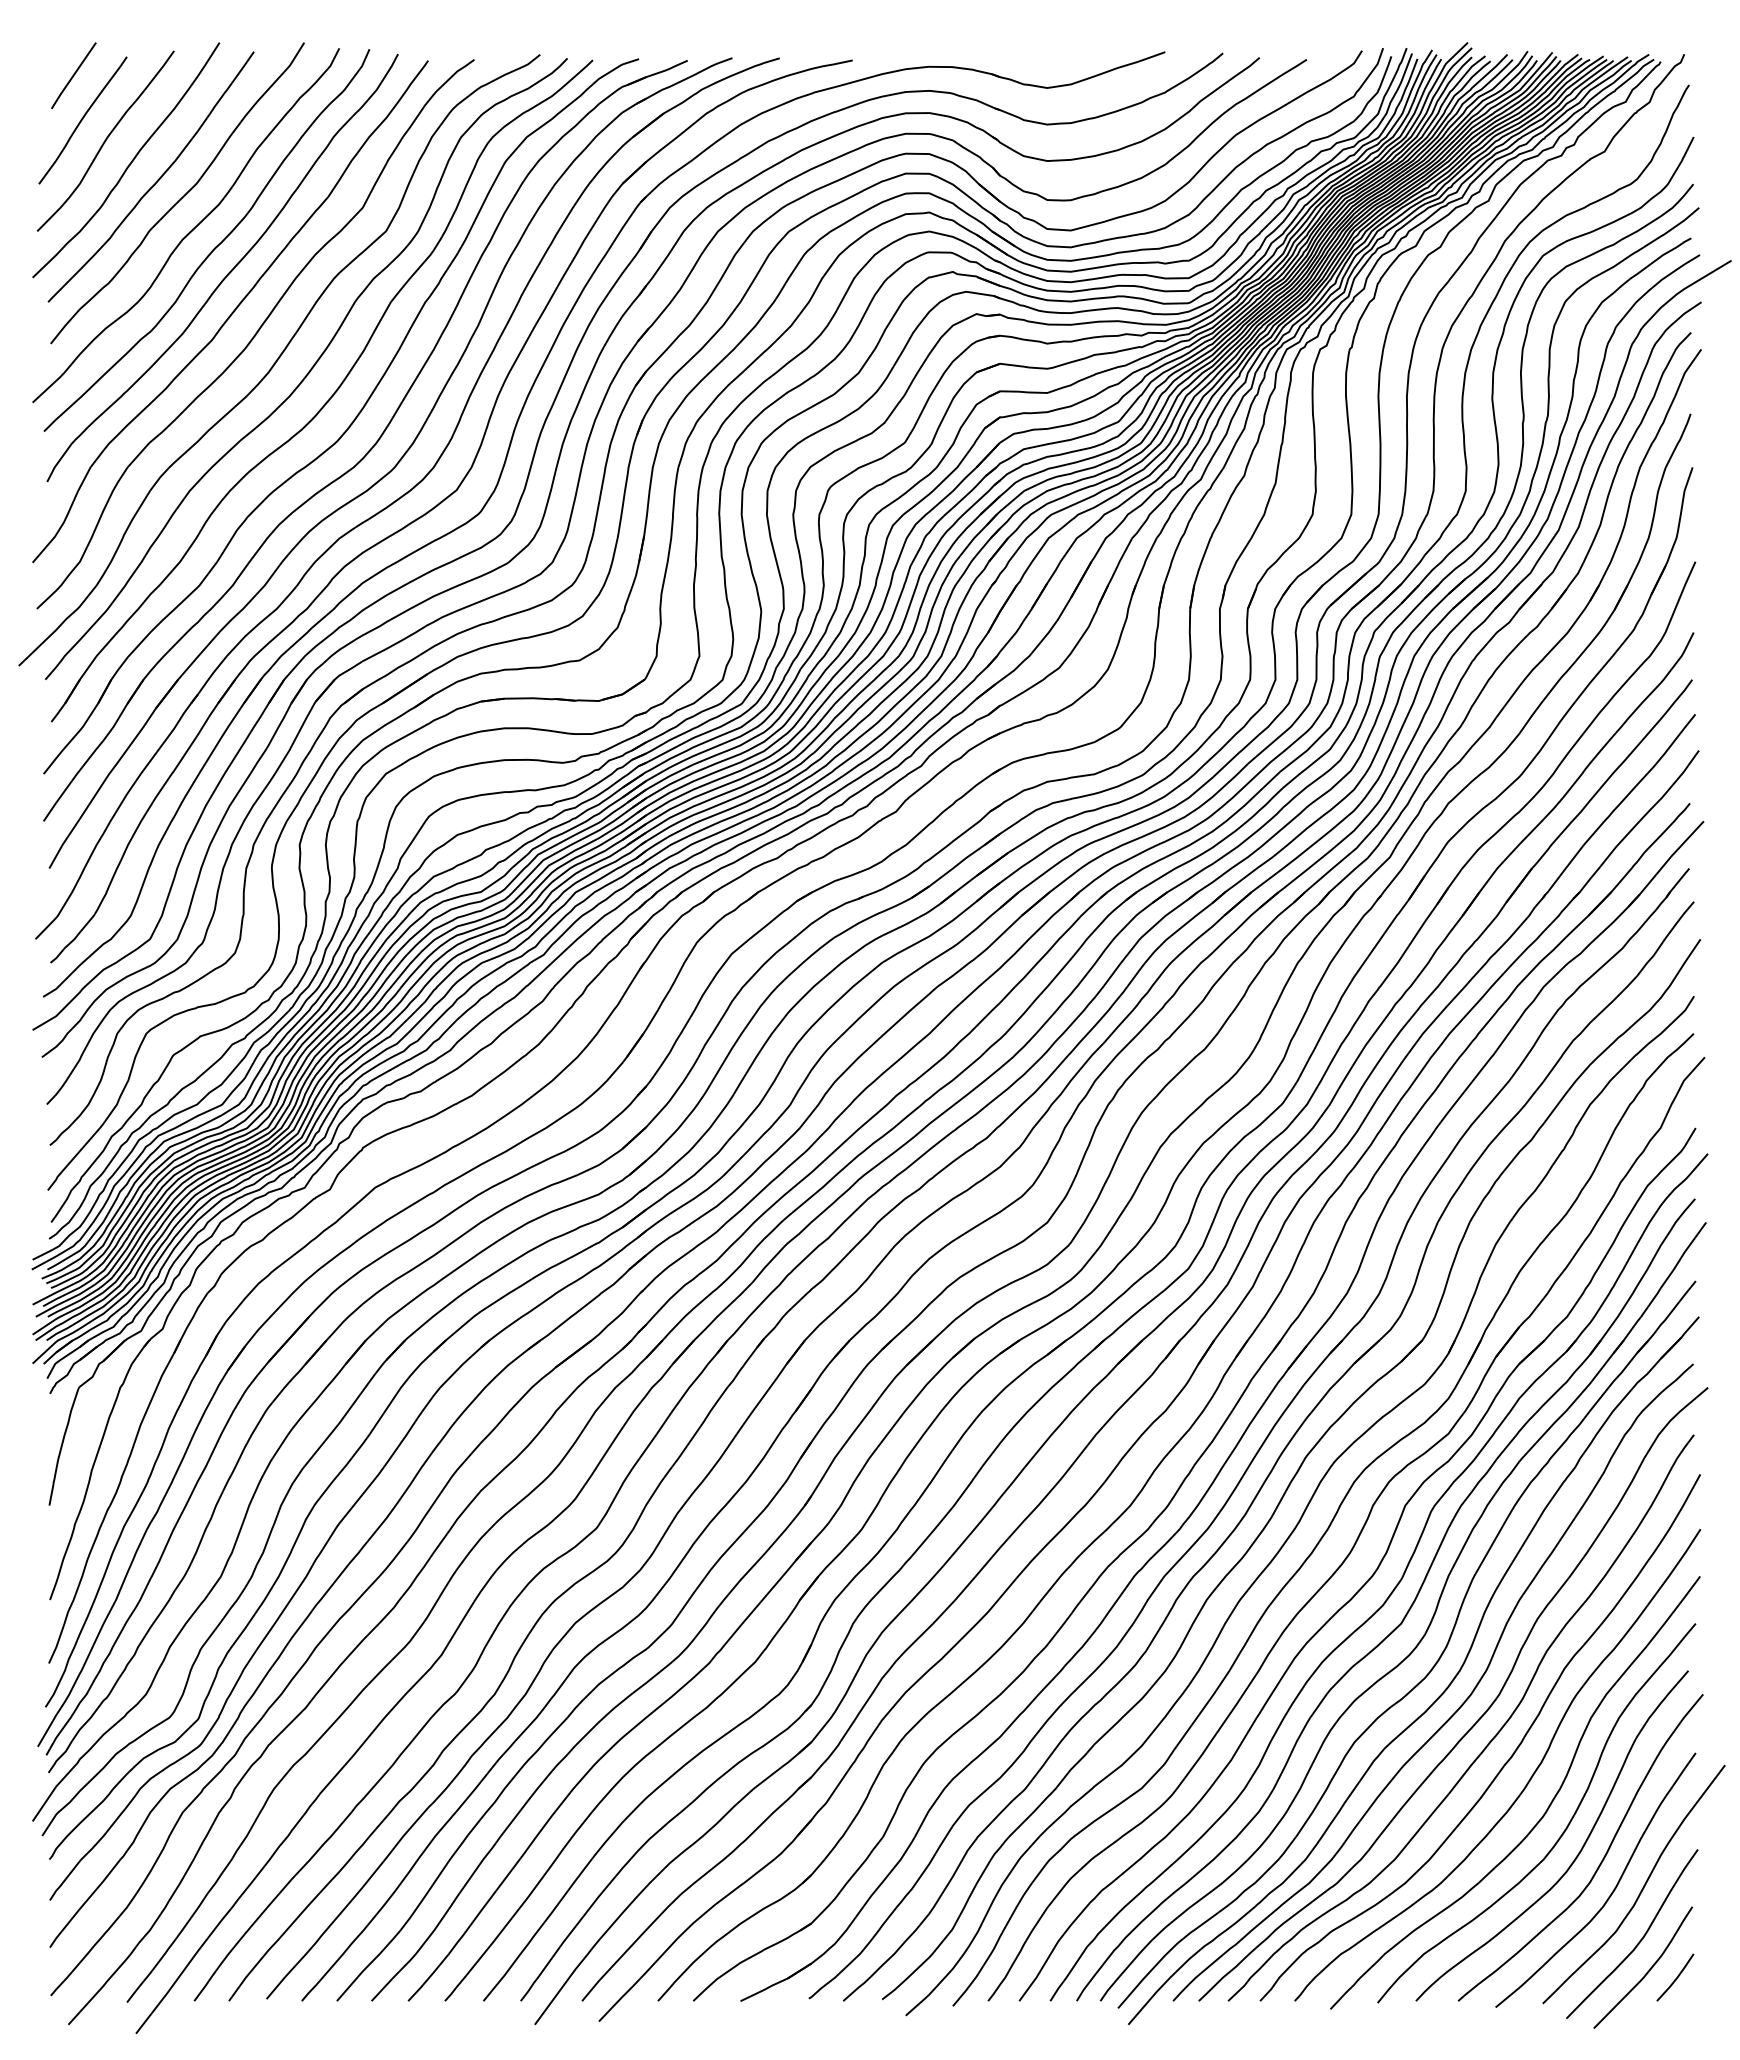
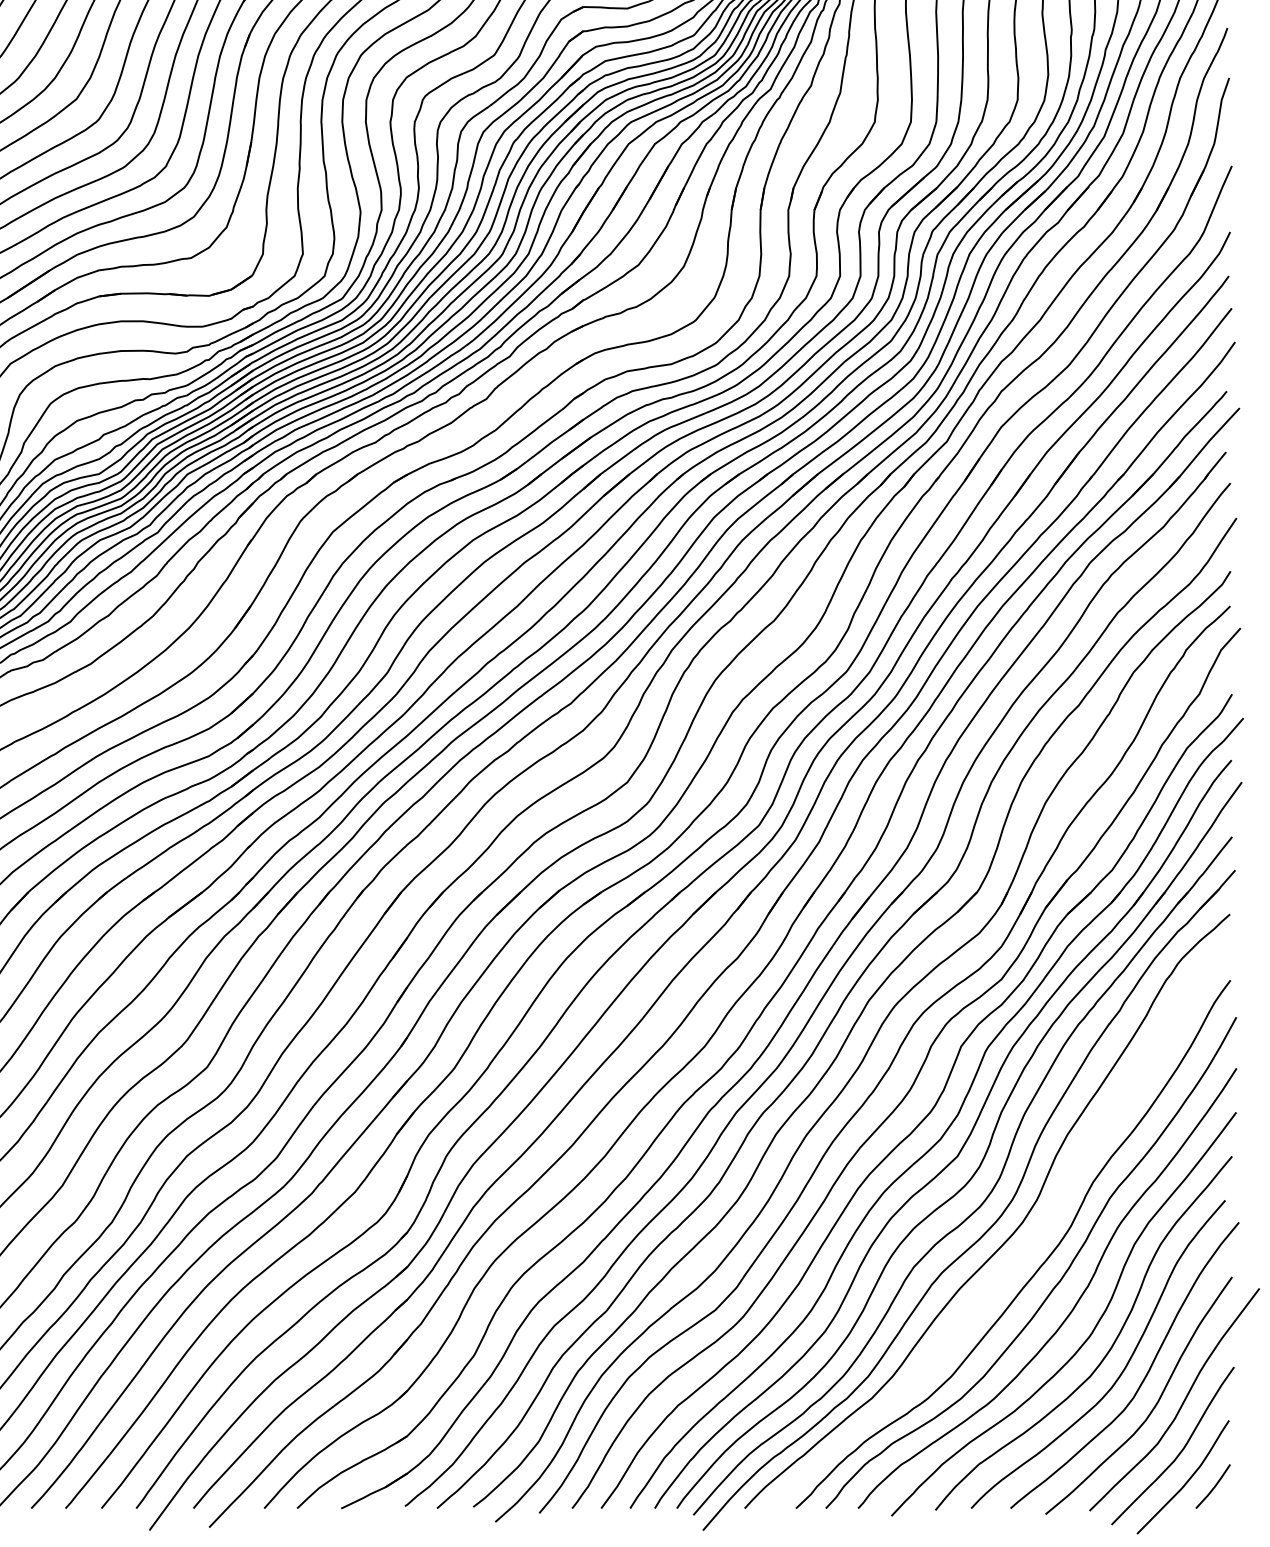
curve: (1478, 1718) -> (1029, 1244), removed

